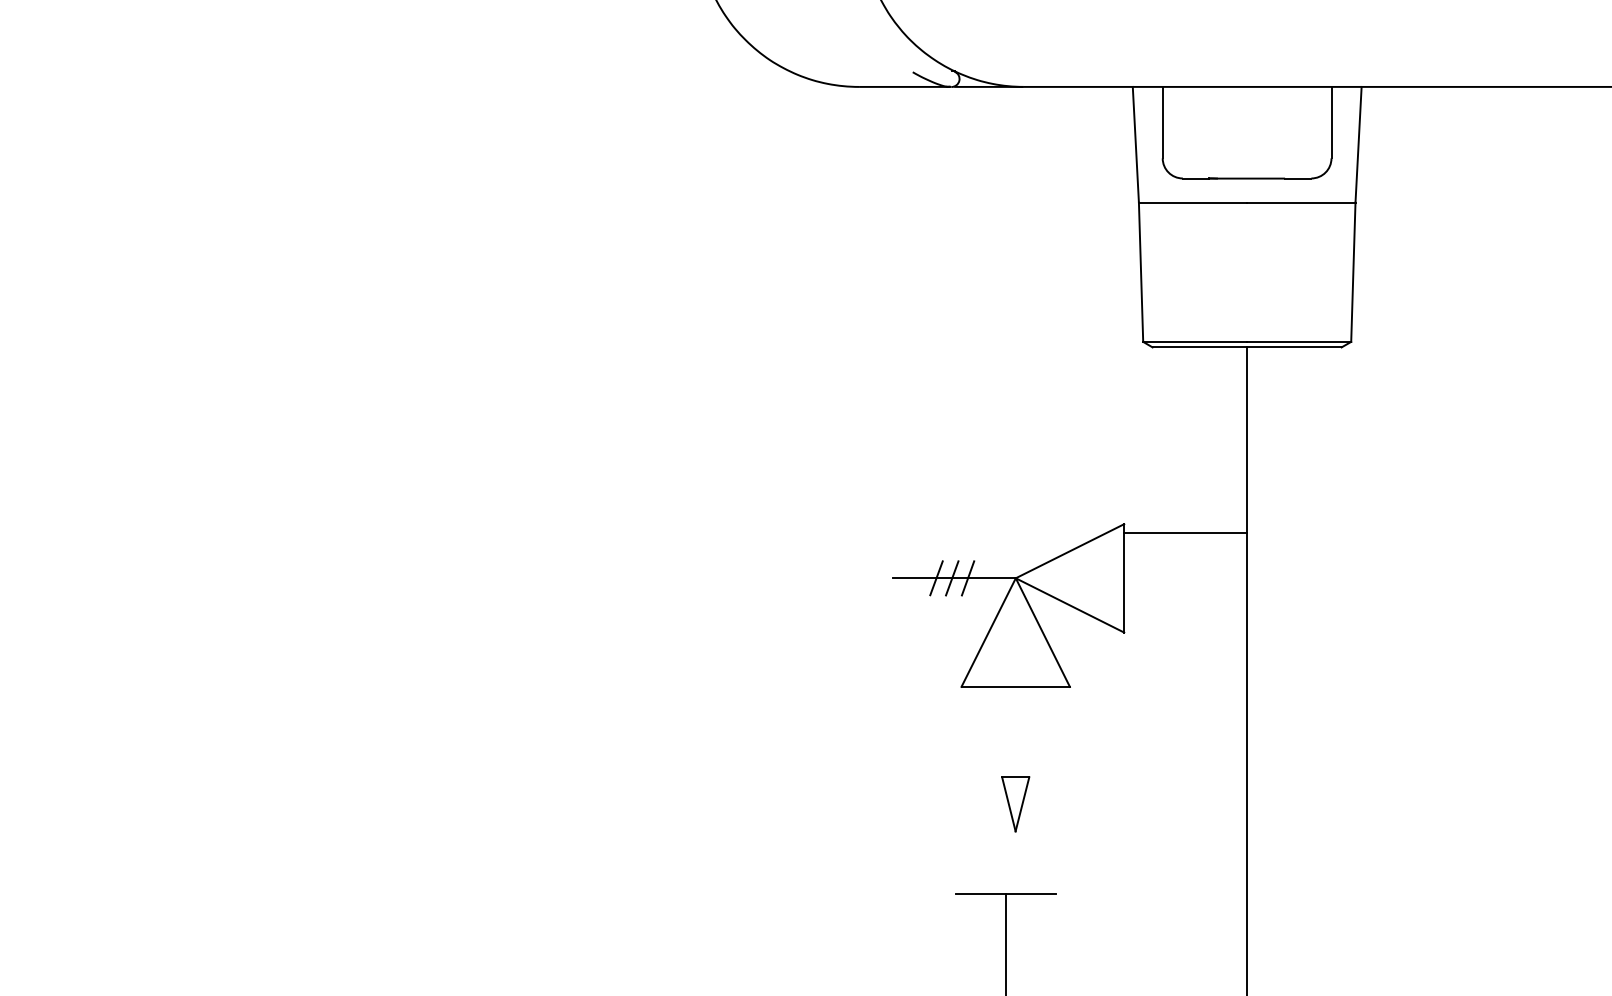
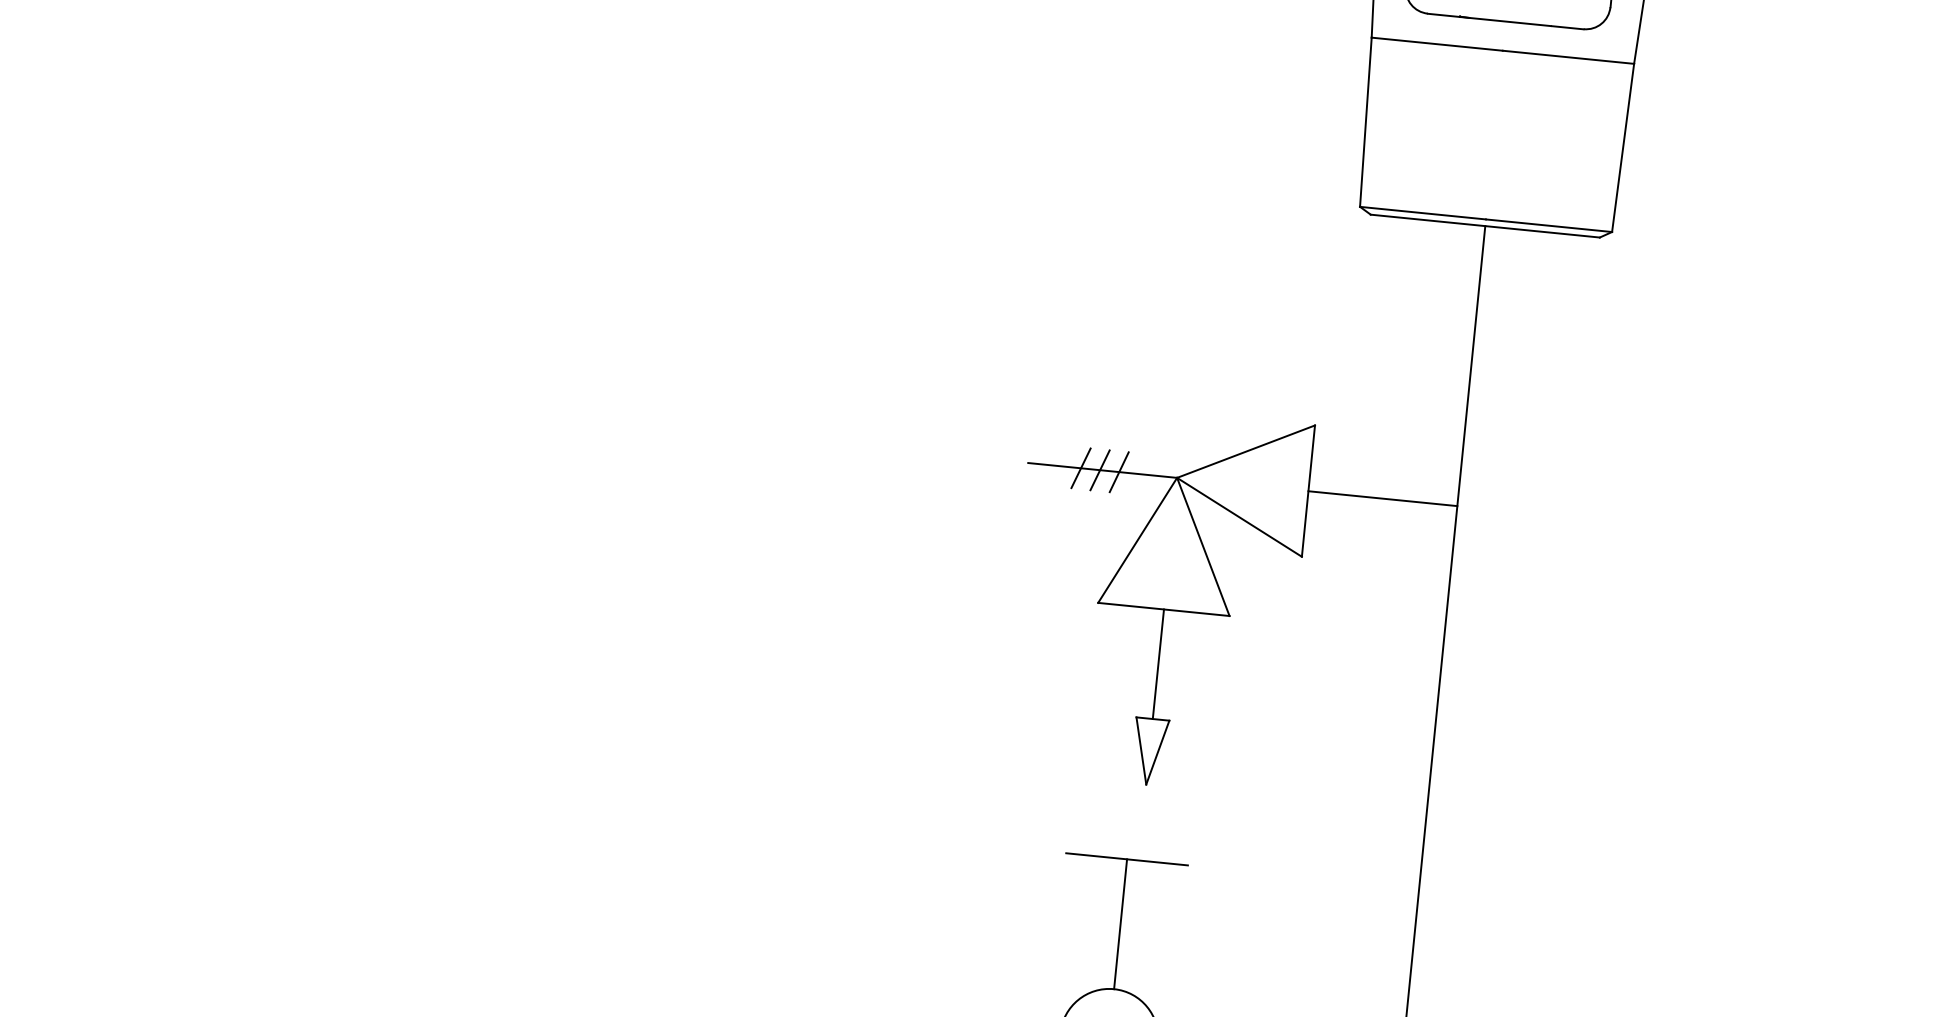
line: (1185, 533) -> (1382, 498), moved
line: (1015, 731) -> (1158, 663), added

